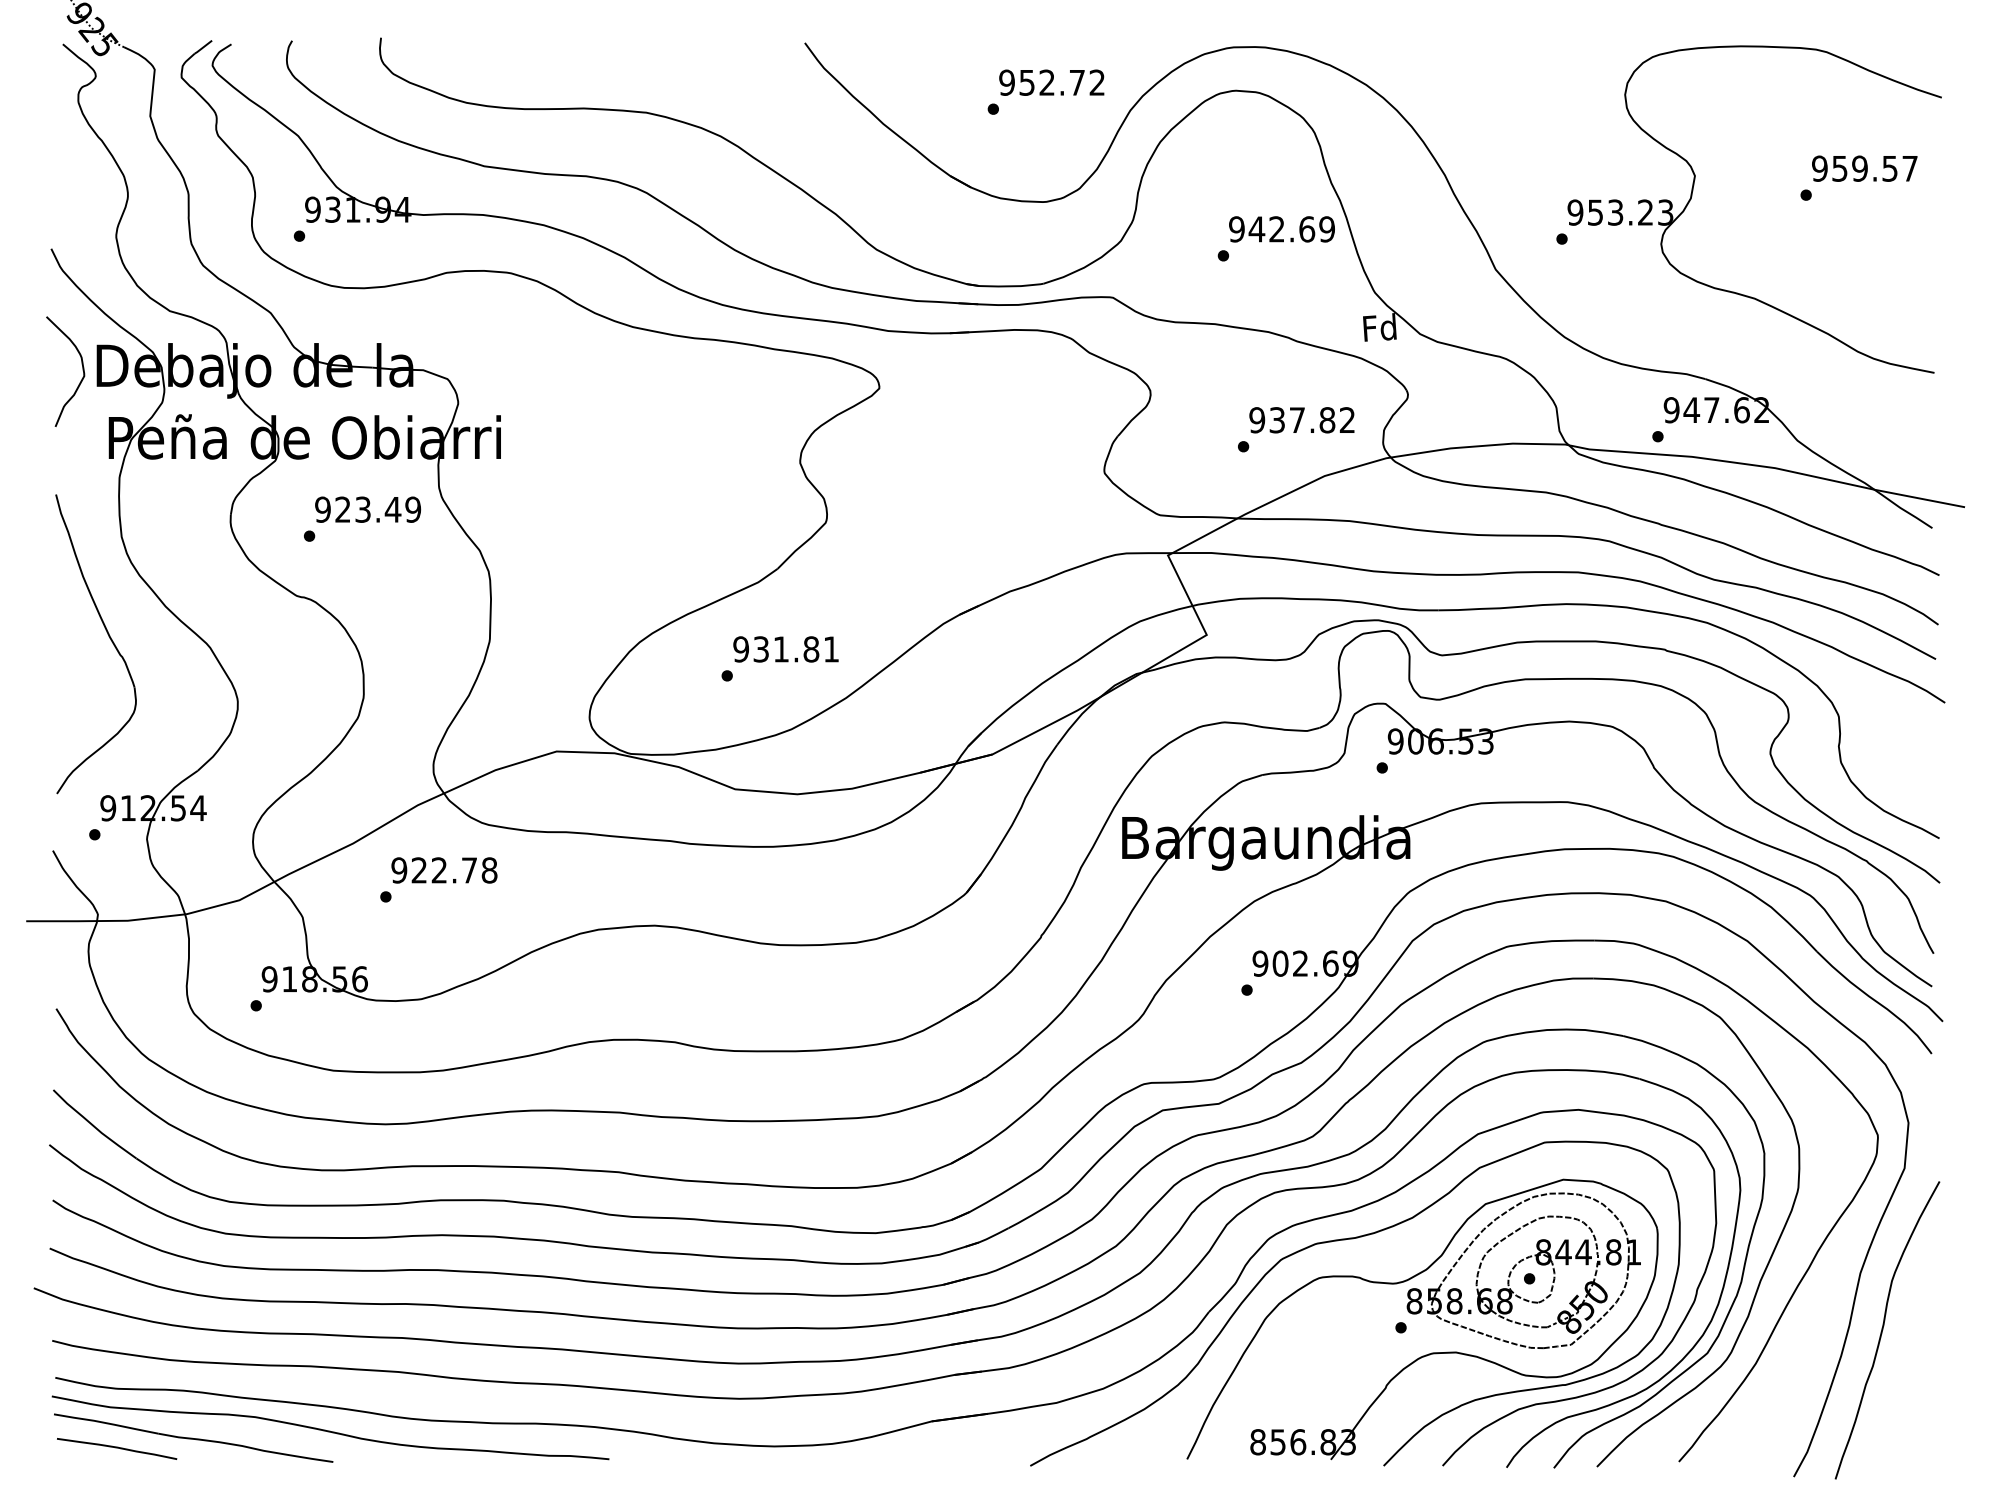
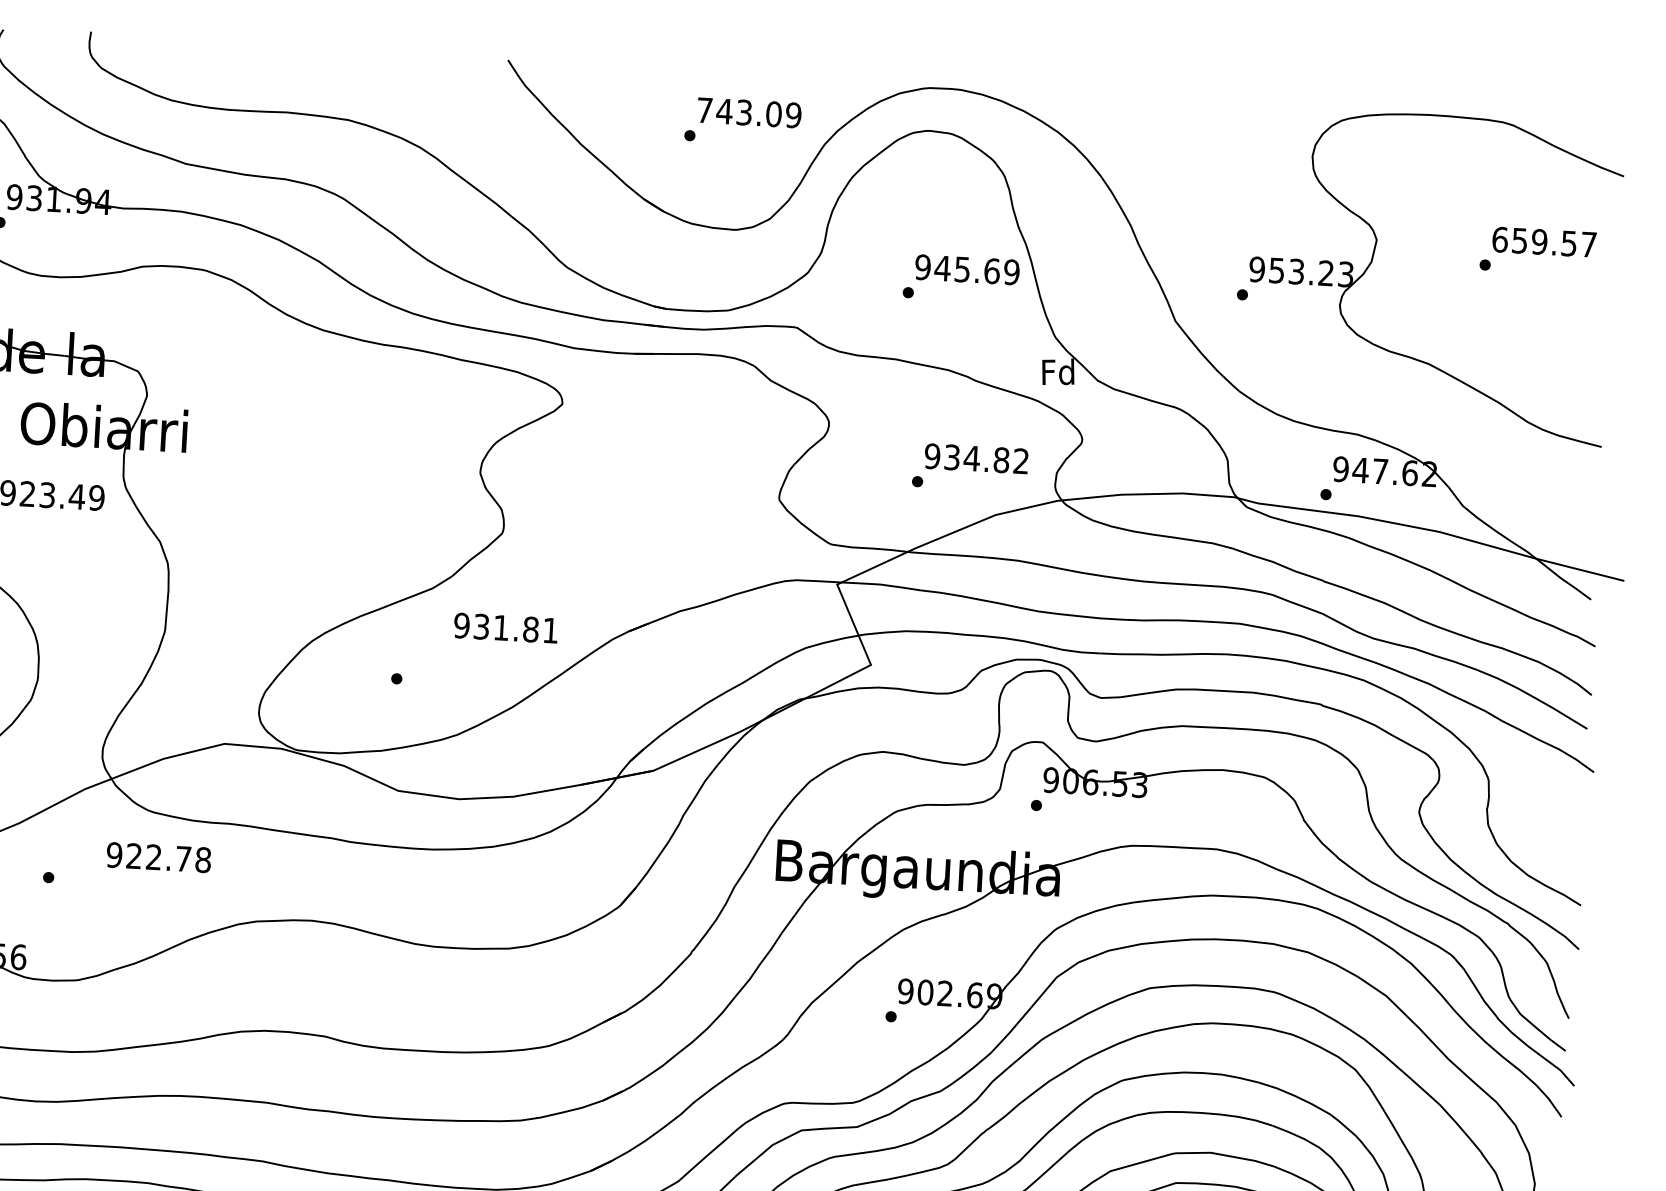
text: (1052, 82) -> (749, 112), 952.72 -> 743.09
text: (1819, 168) -> (1499, 239), 959.57 -> 659.57
text: (1276, 229) -> (961, 269), 942.69 -> 945.69
text: (1297, 419) -> (972, 457), 937.82 -> 934.82
text: (785, 649) -> (505, 628), moved
text: (444, 870) -> (158, 857), moved

